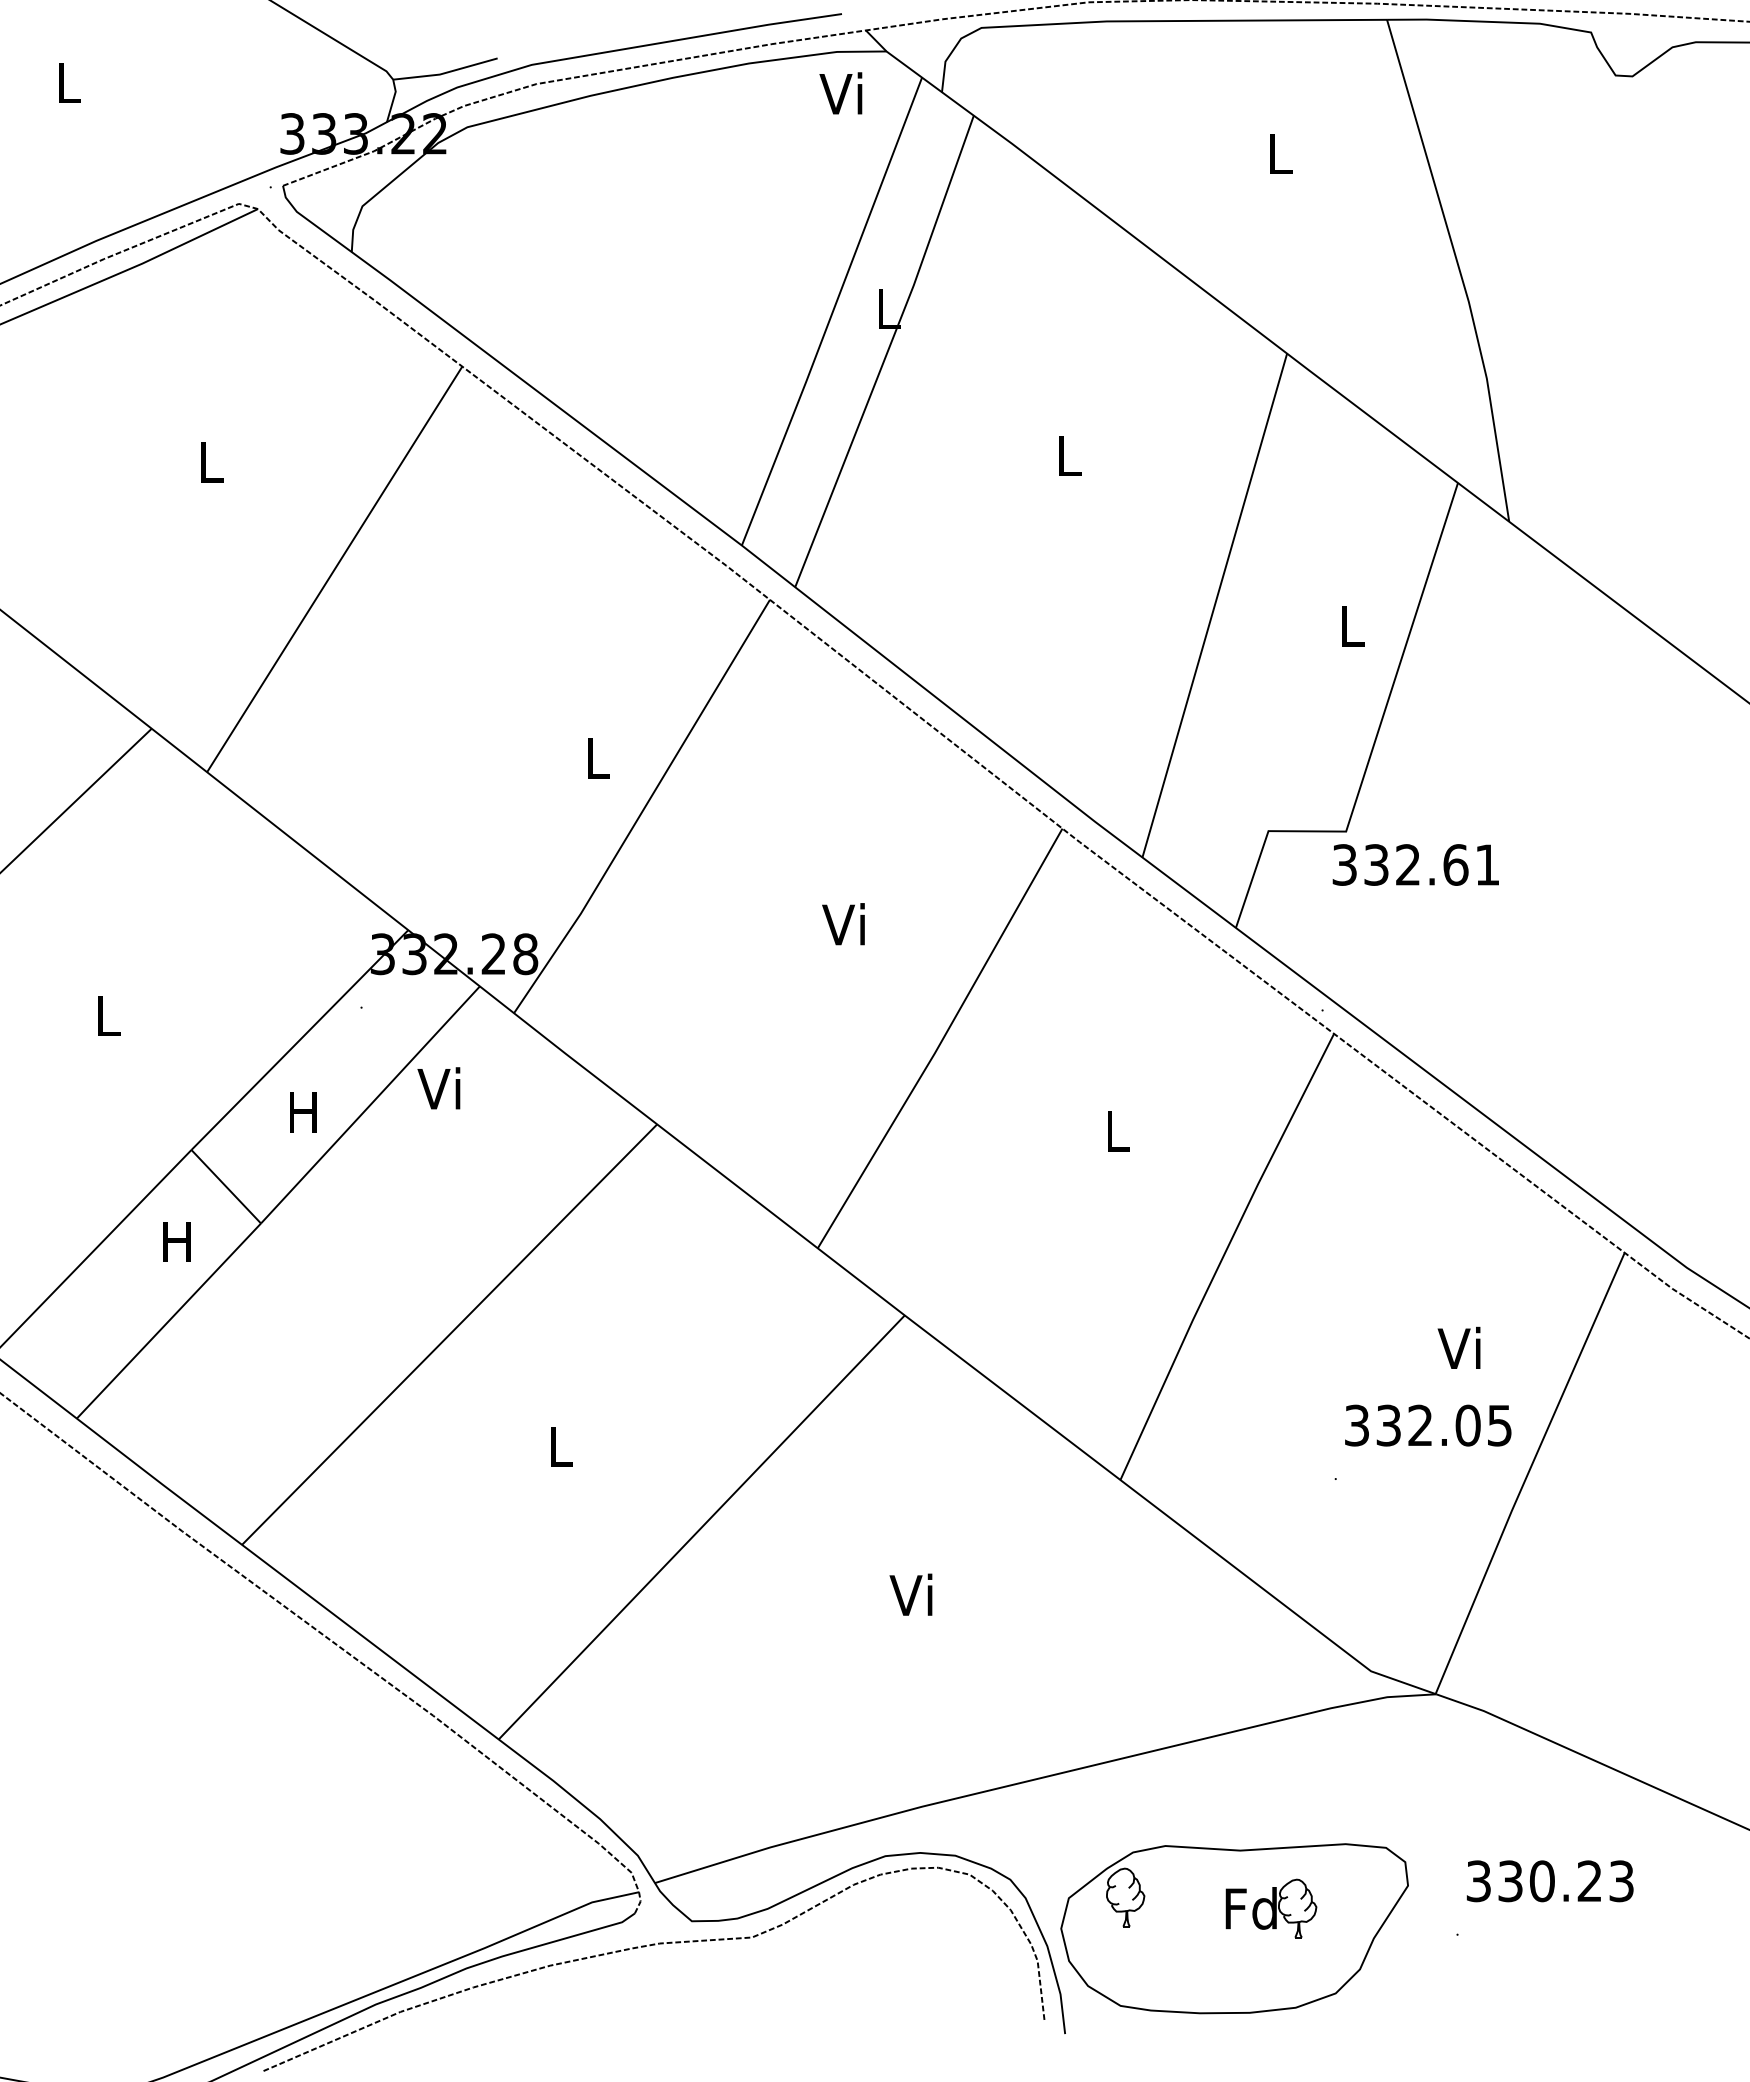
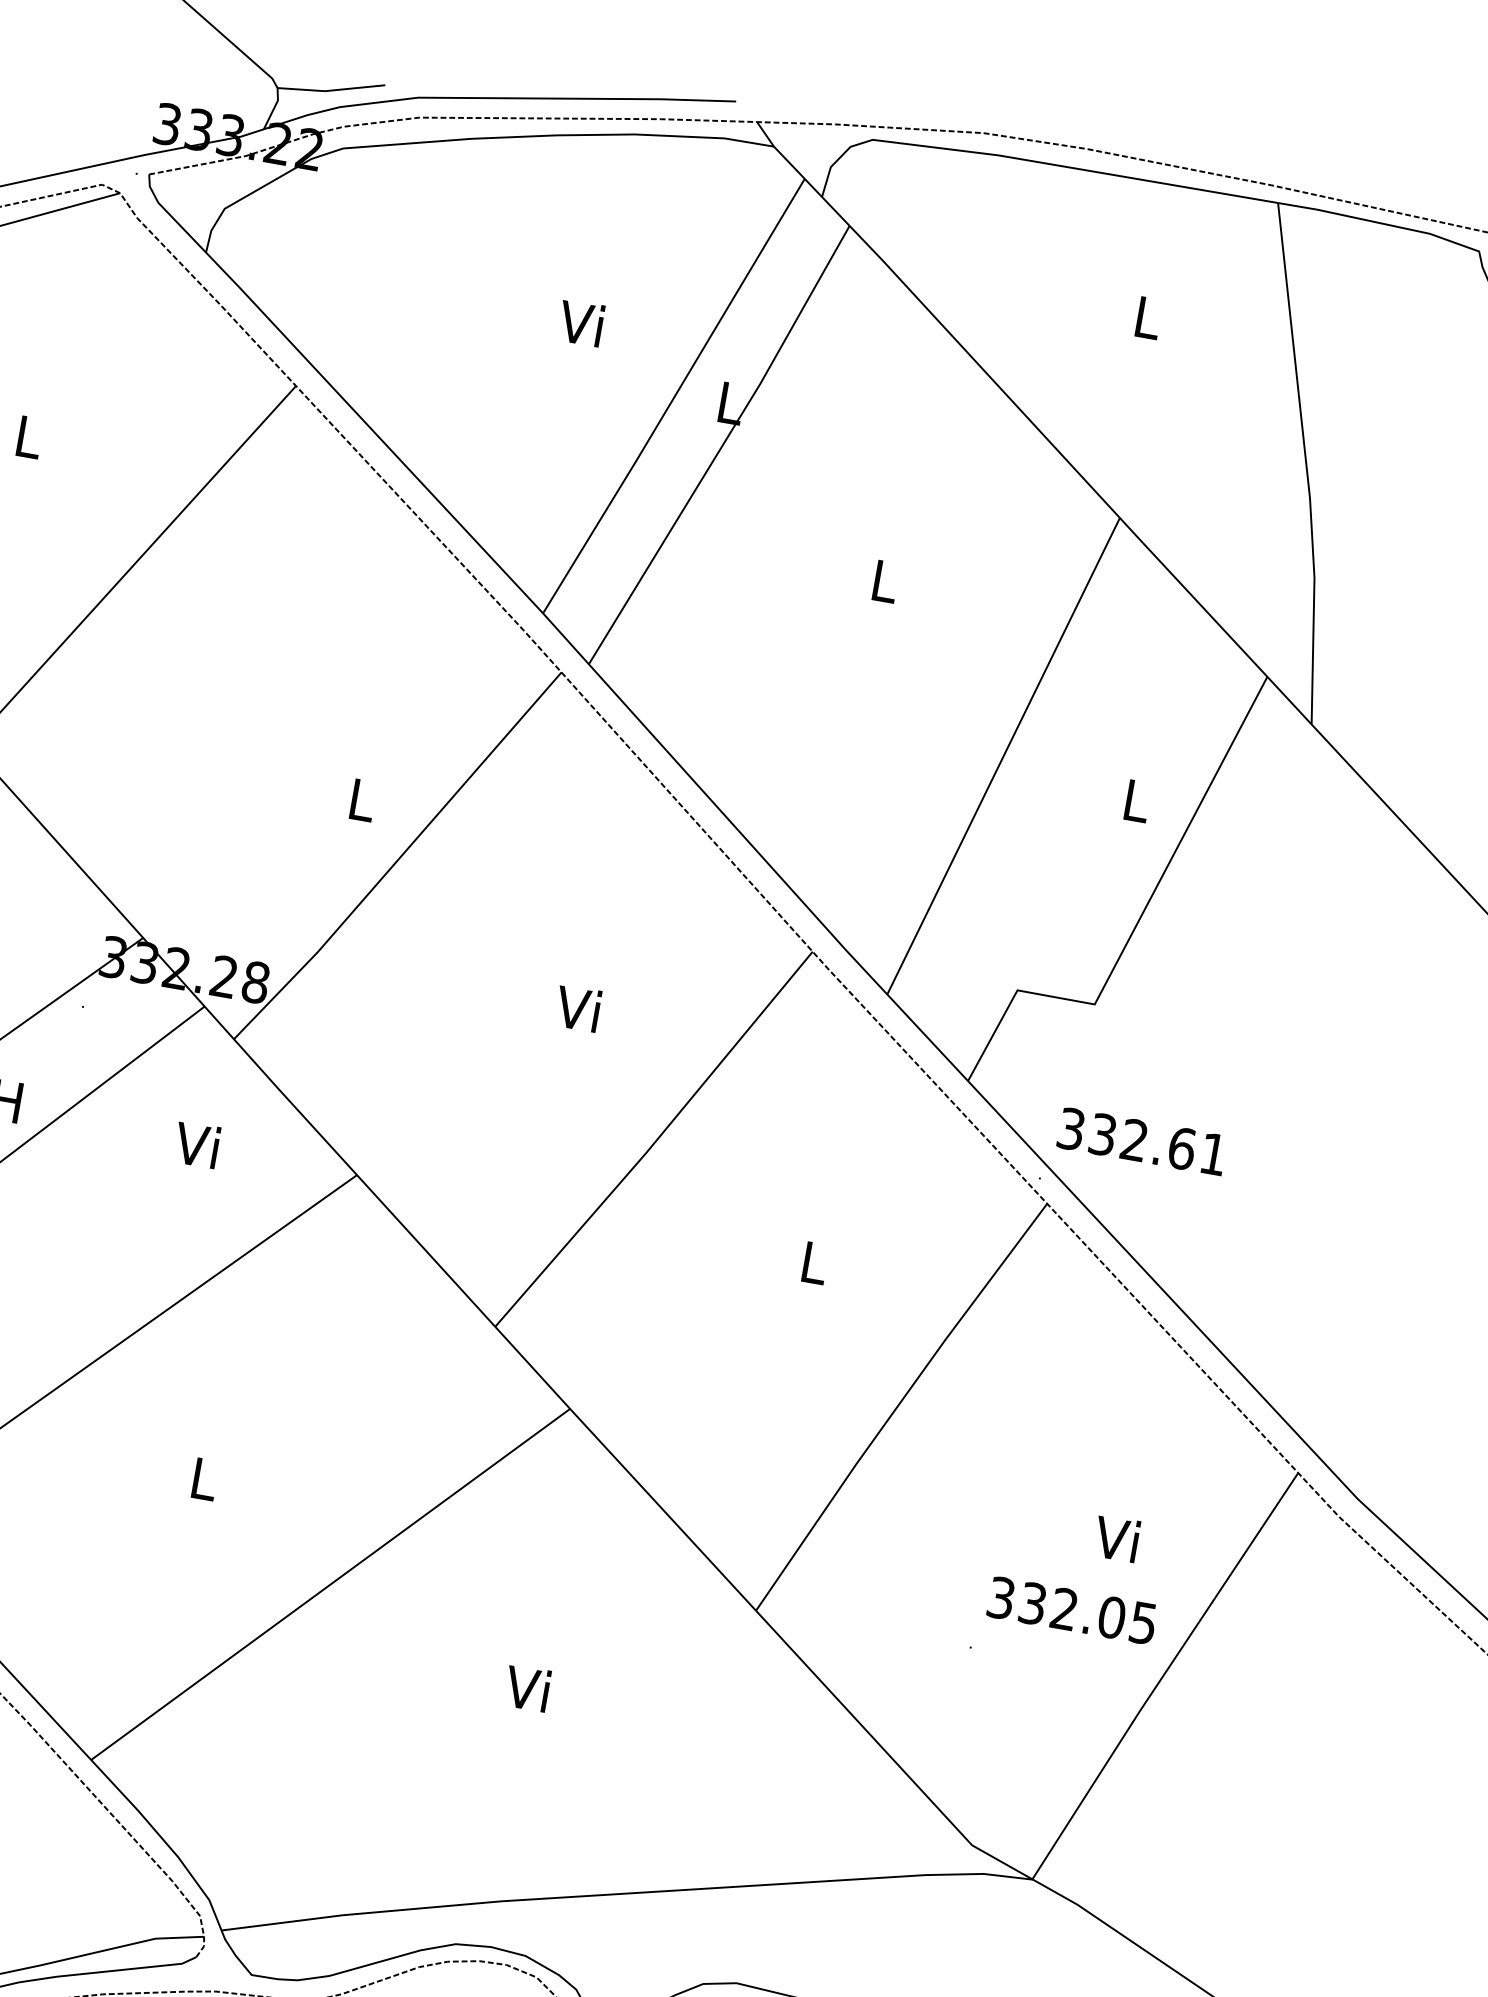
text: (840, 93) -> (580, 323), moved
text: (1415, 864) -> (1141, 1141), moved
text: (438, 1088) -> (196, 1144), moved

